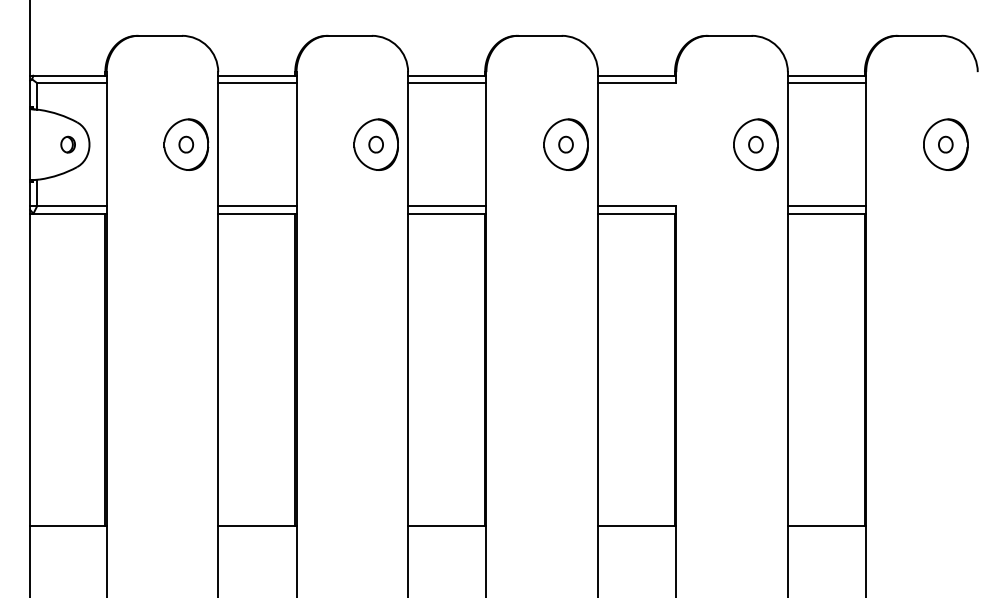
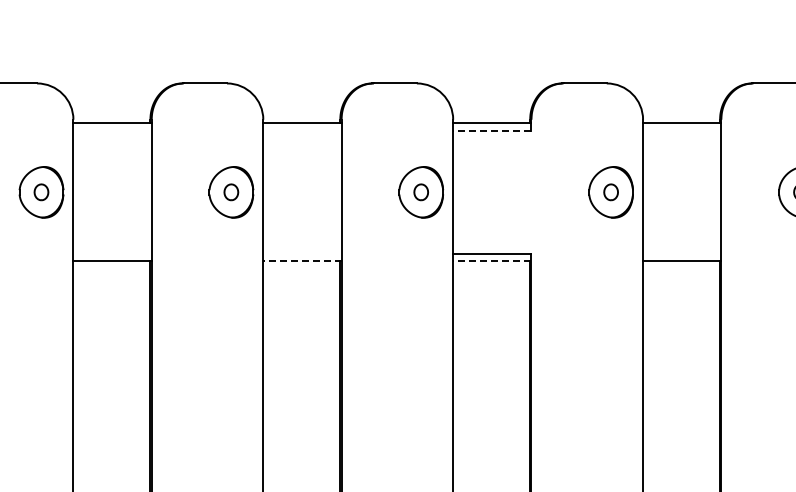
line: (257, 83) -> (112, 131), removed
line: (447, 83) -> (302, 131), removed
line: (636, 83) -> (491, 131), solid -> dashed
line: (826, 83) -> (681, 131), removed
line: (257, 206) -> (112, 254), removed
line: (447, 206) -> (302, 254), removed
line: (826, 206) -> (681, 254), removed
line: (446, 213) -> (301, 261), solid -> dashed
line: (636, 213) -> (491, 261), solid -> dashed

